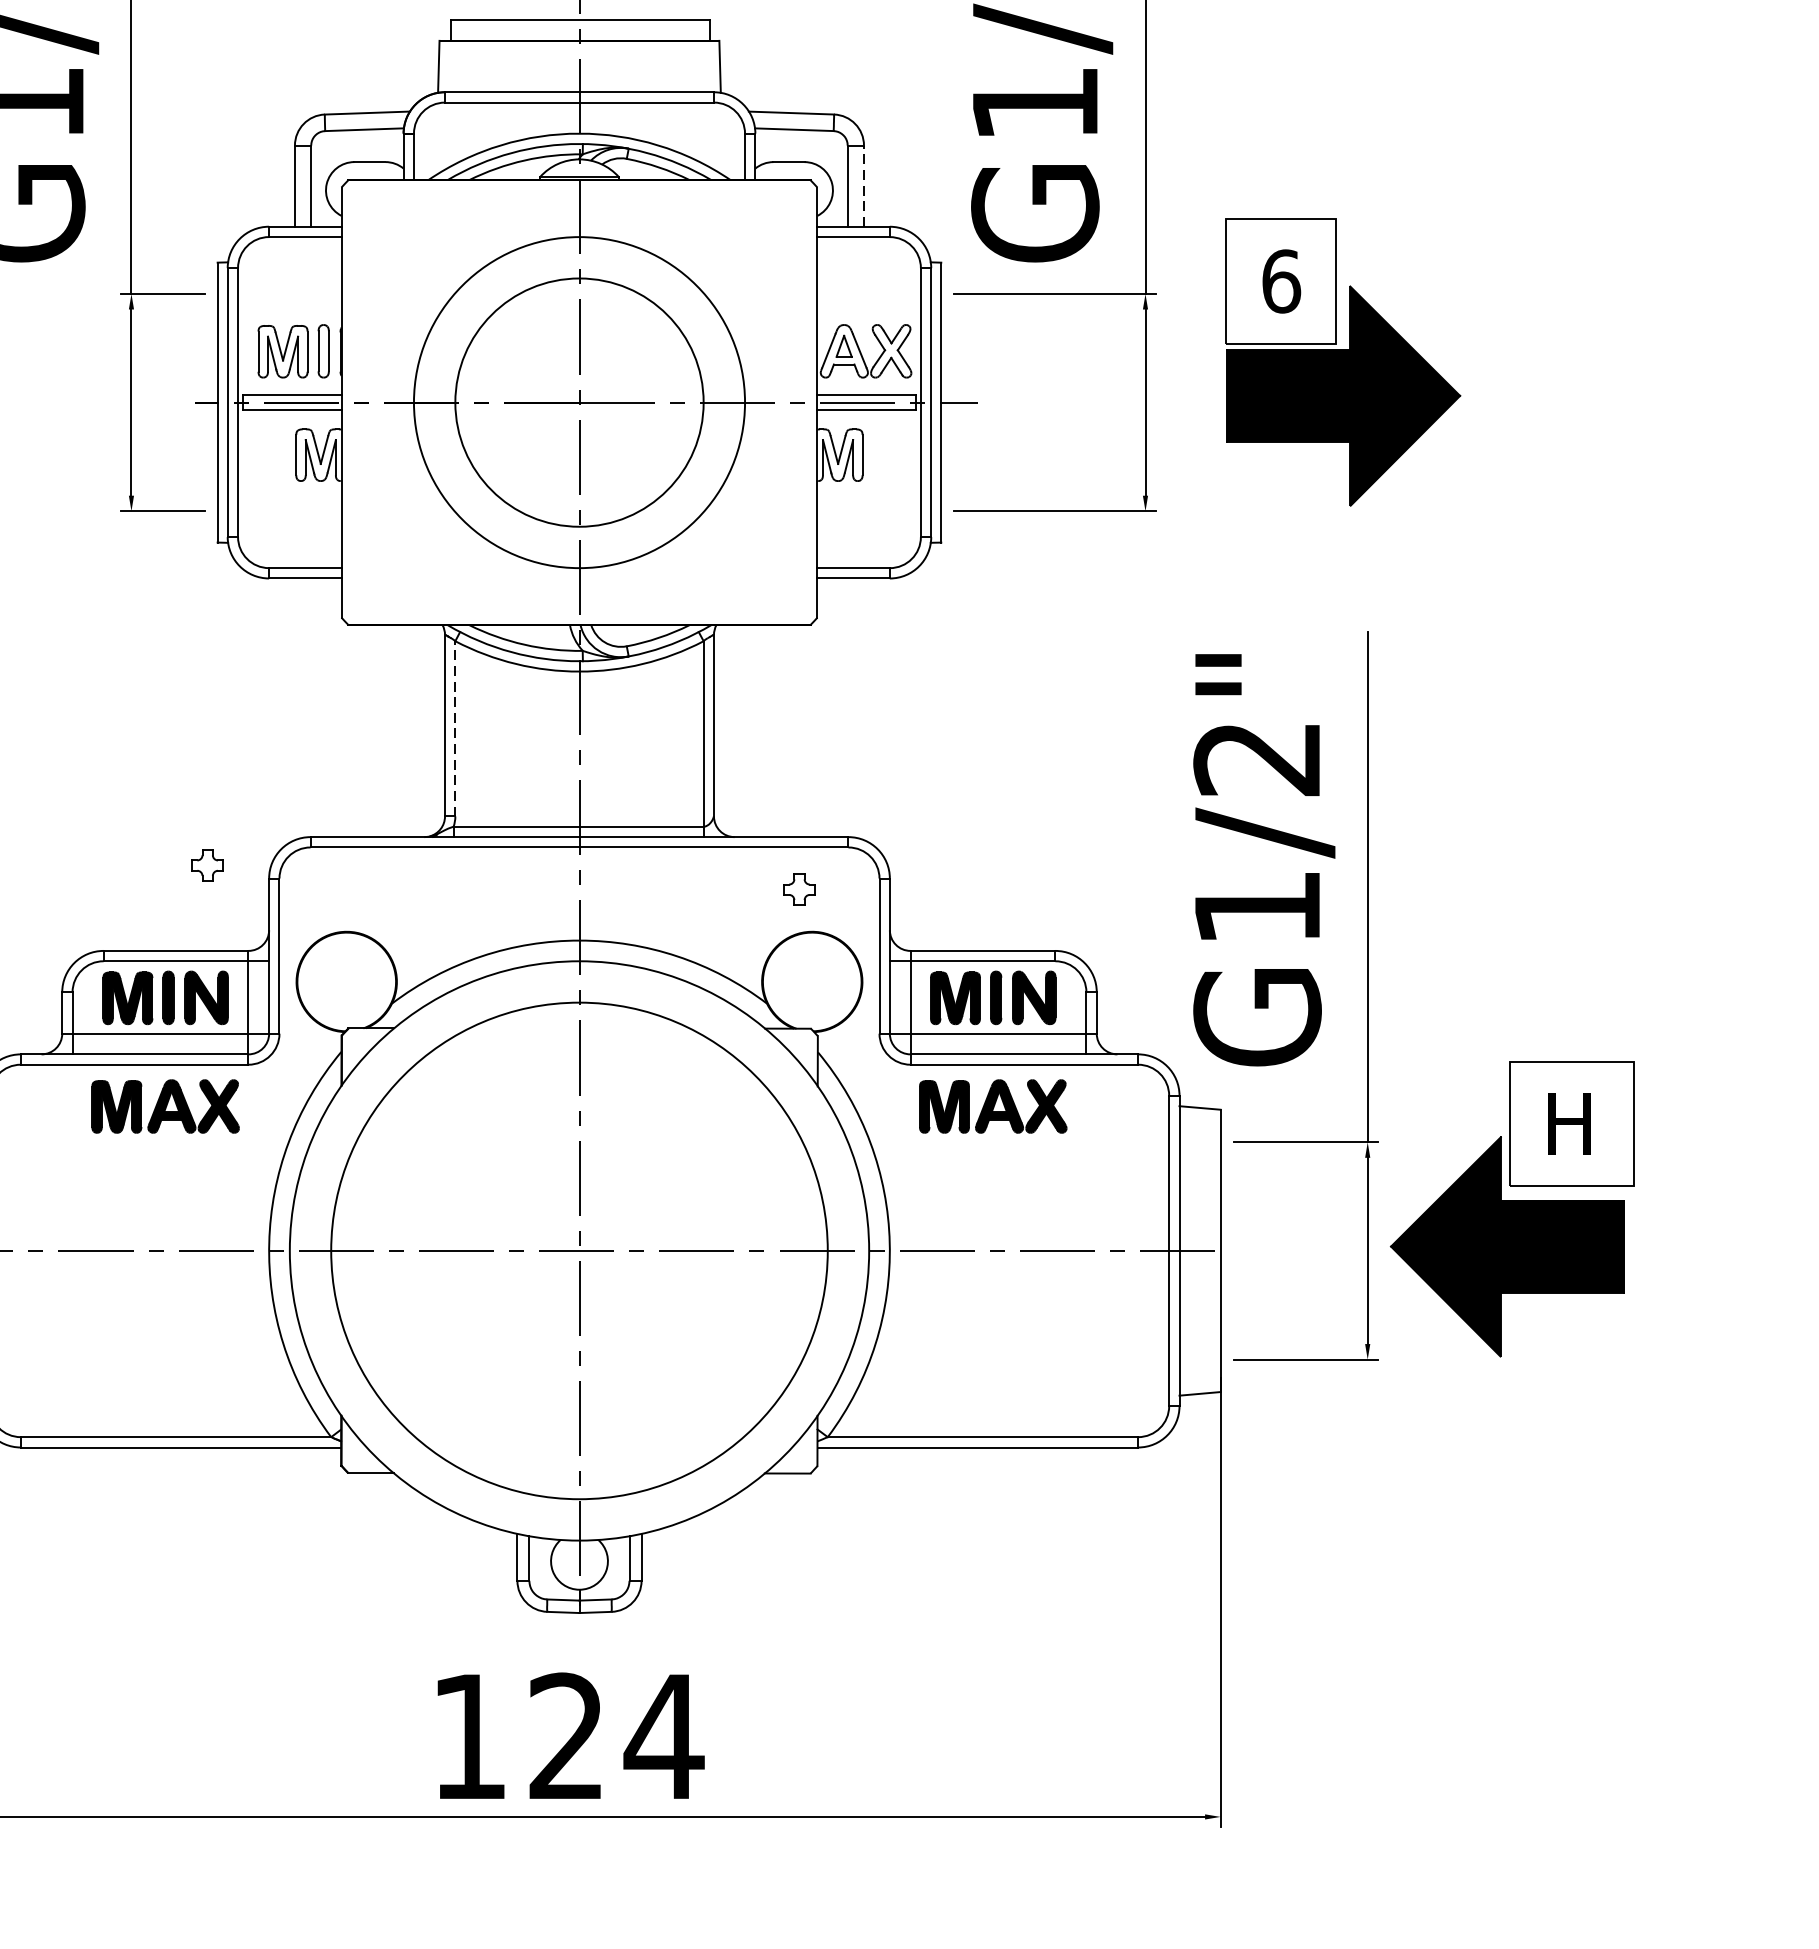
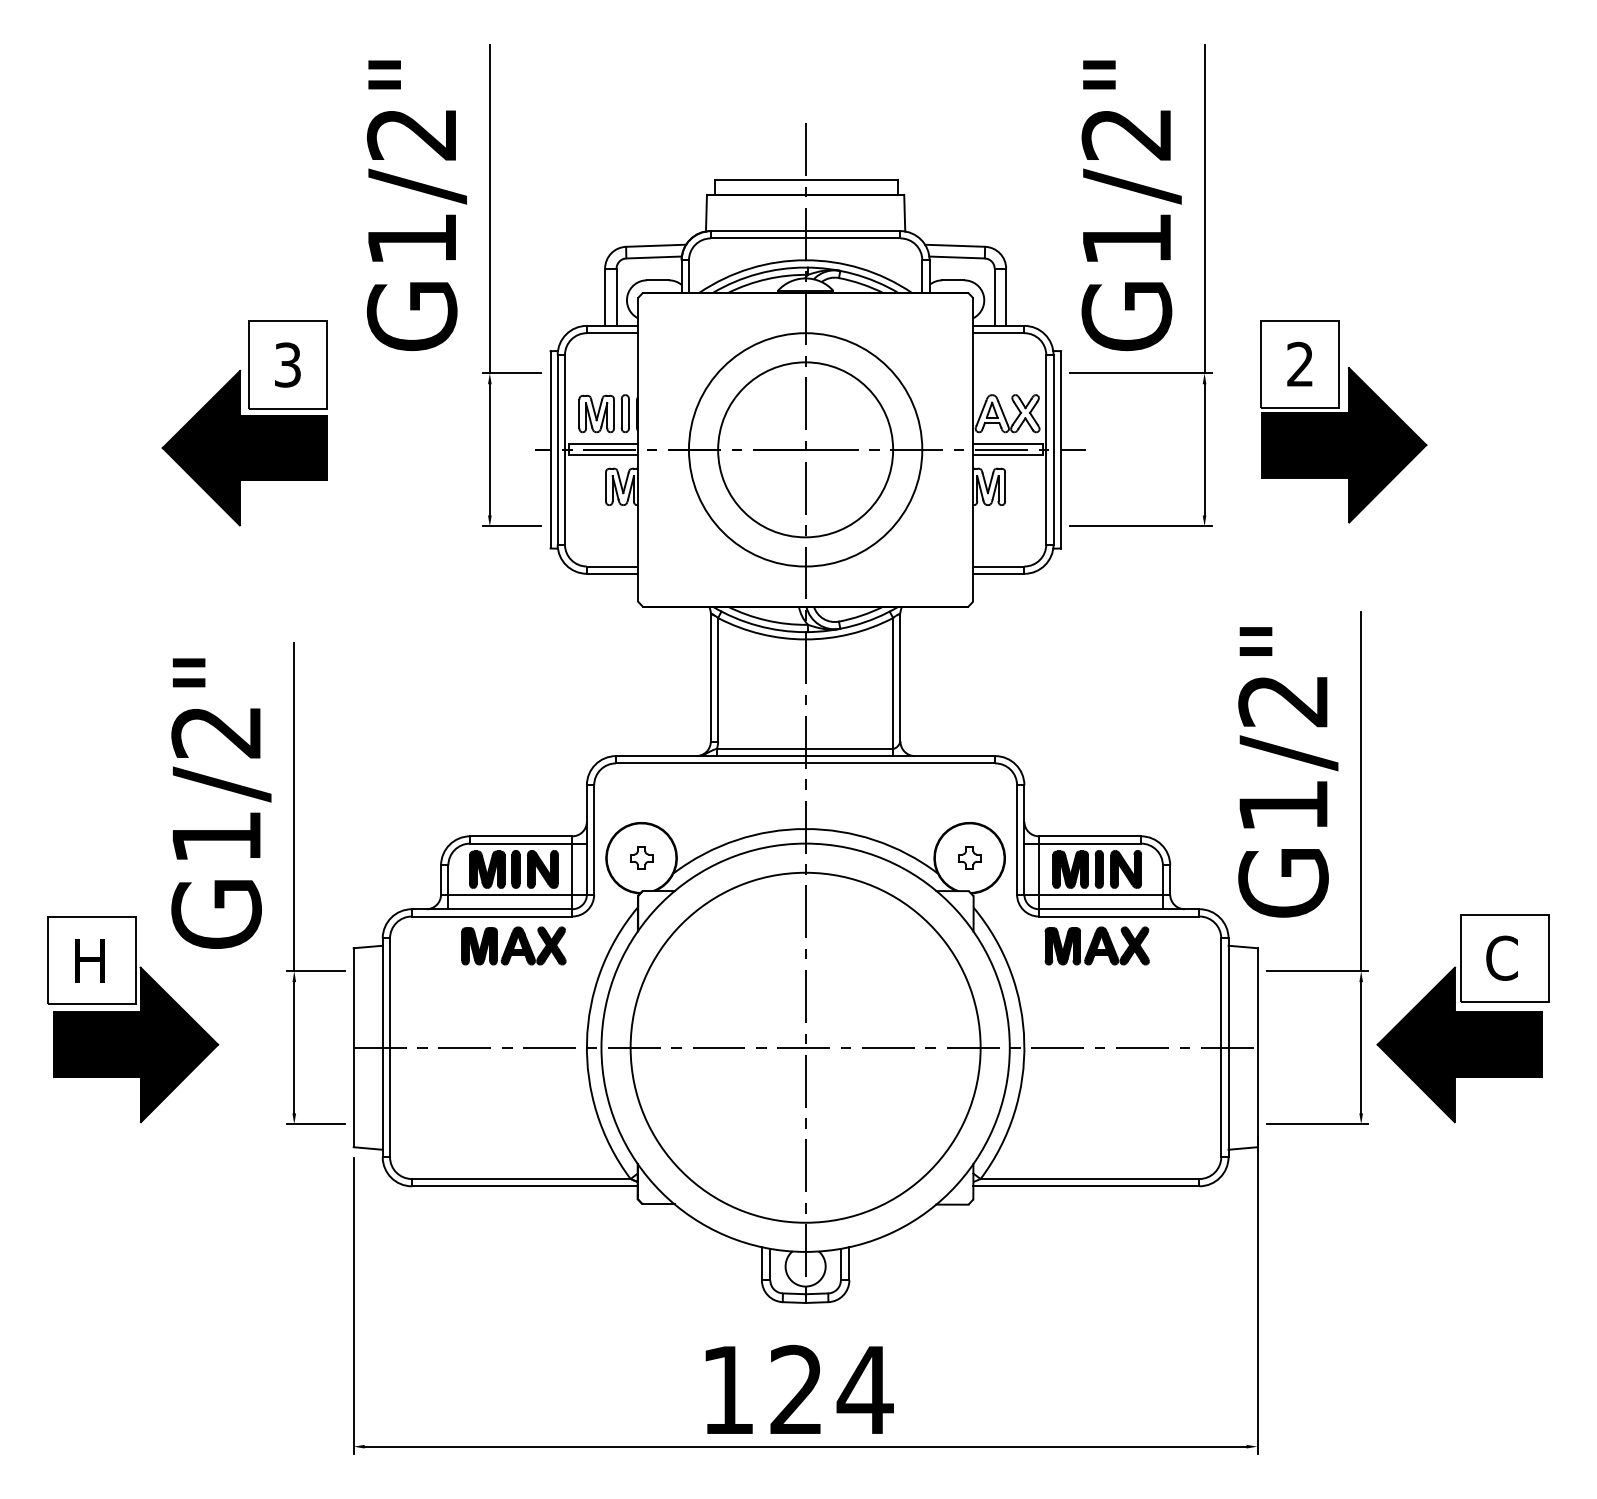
line: (864, 186) -> (1006, 297), dashed -> solid
text: (1281, 281) -> (1300, 364), 6 -> 2
line: (455, 728) -> (718, 679), dashed -> solid
part: (207, 864) -> (641, 857), moved
part: (799, 888) -> (969, 857), moved
text: (1566, 1122) -> (1501, 957), H -> C

